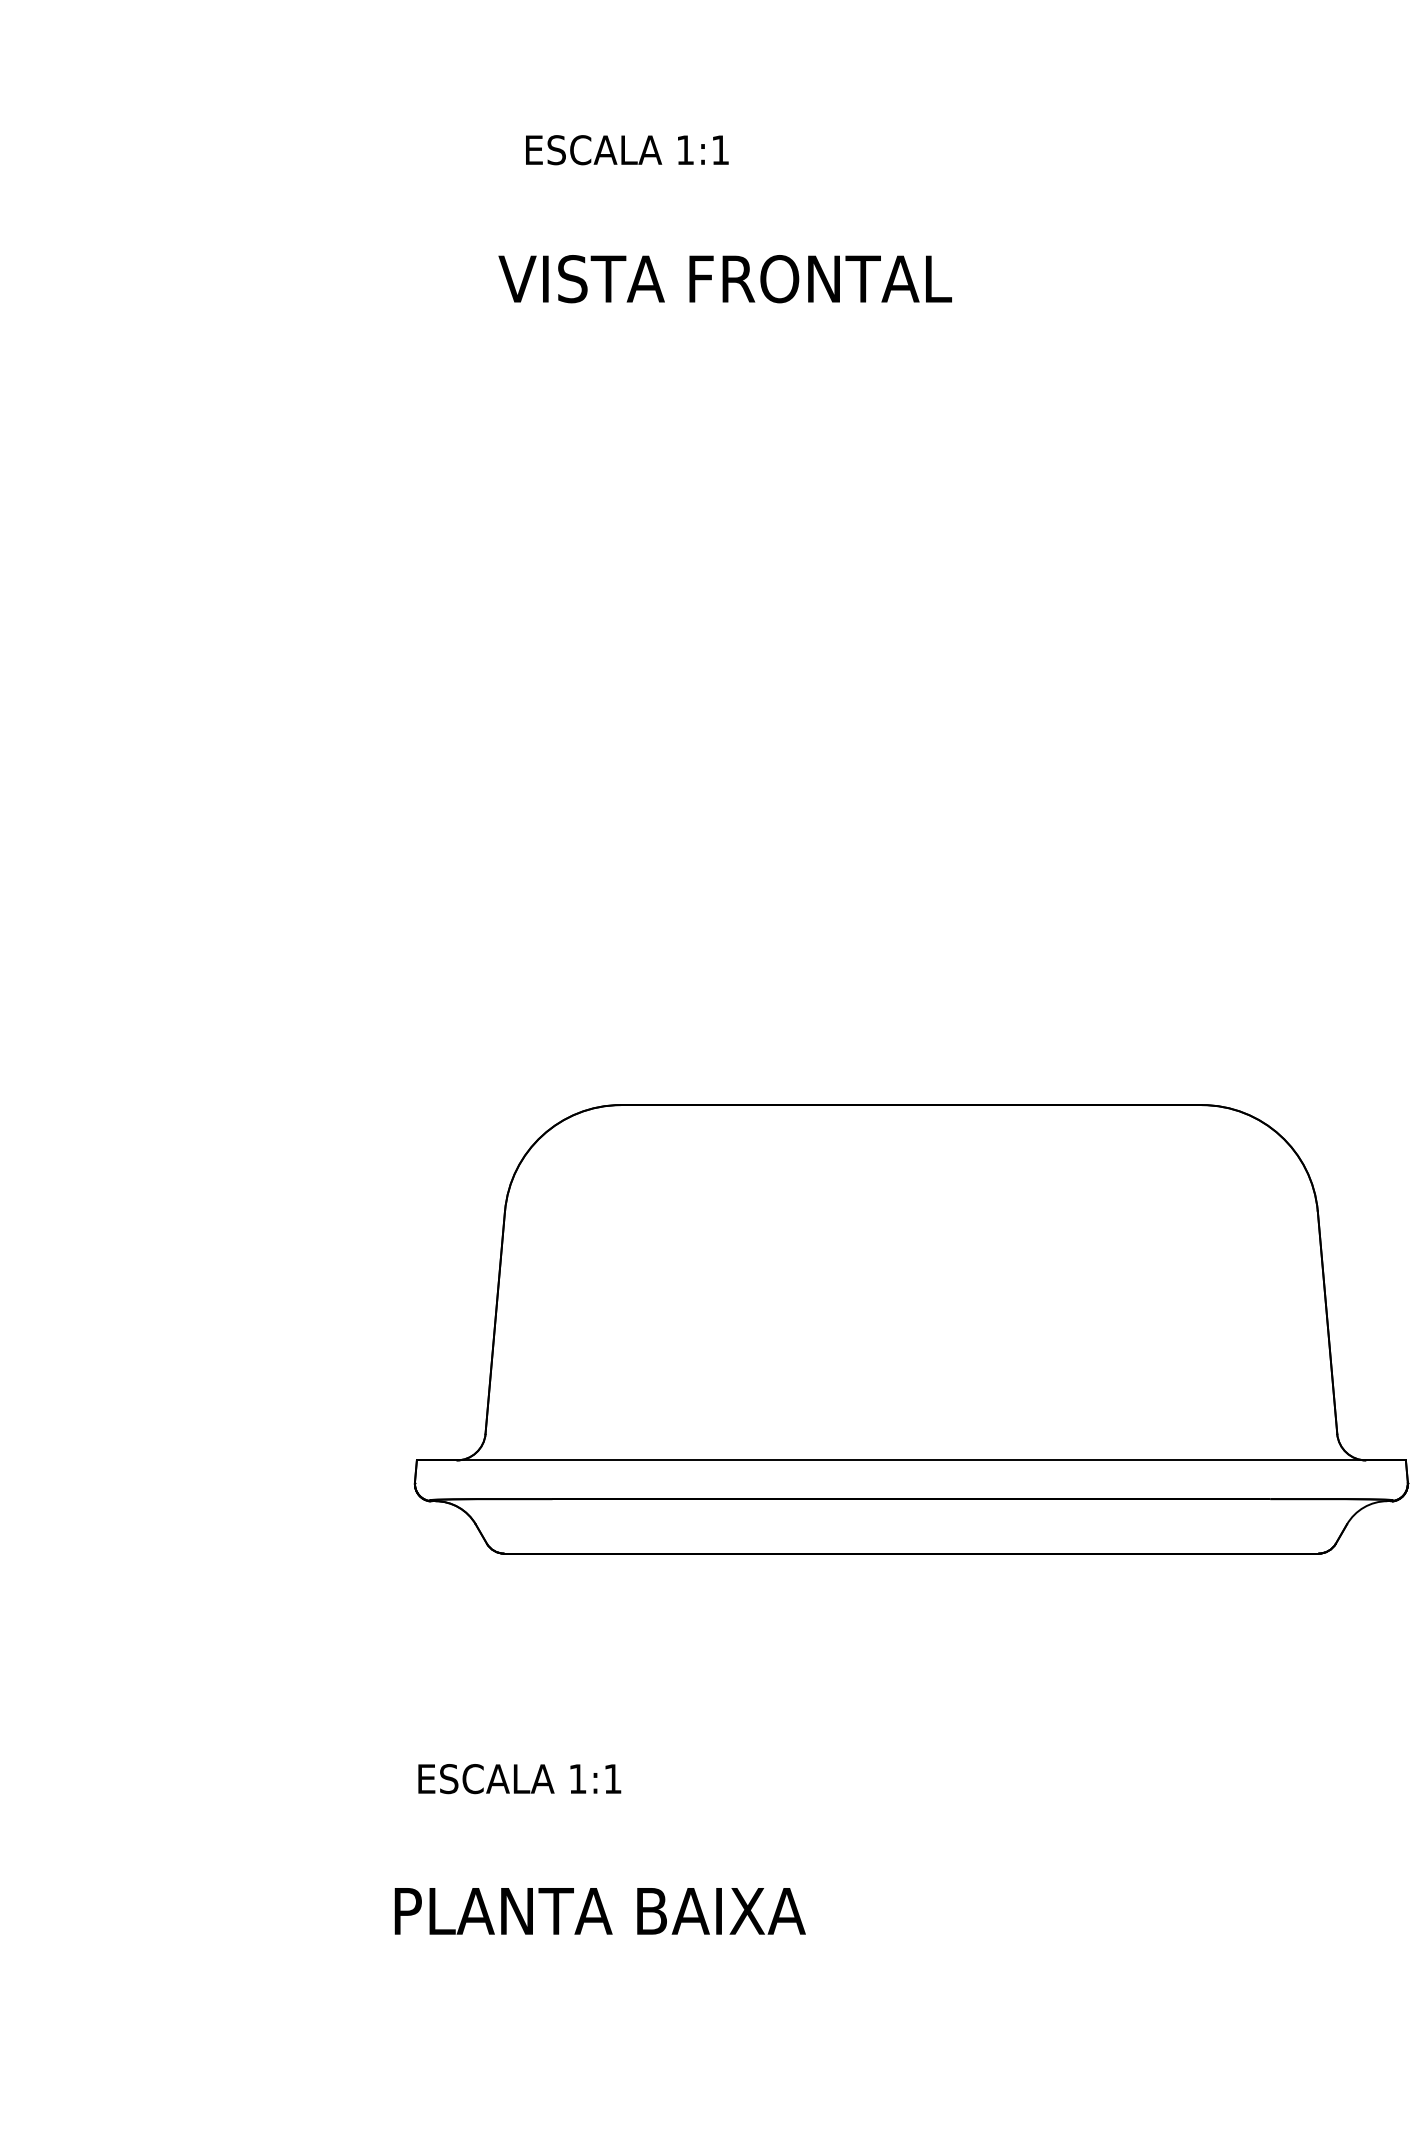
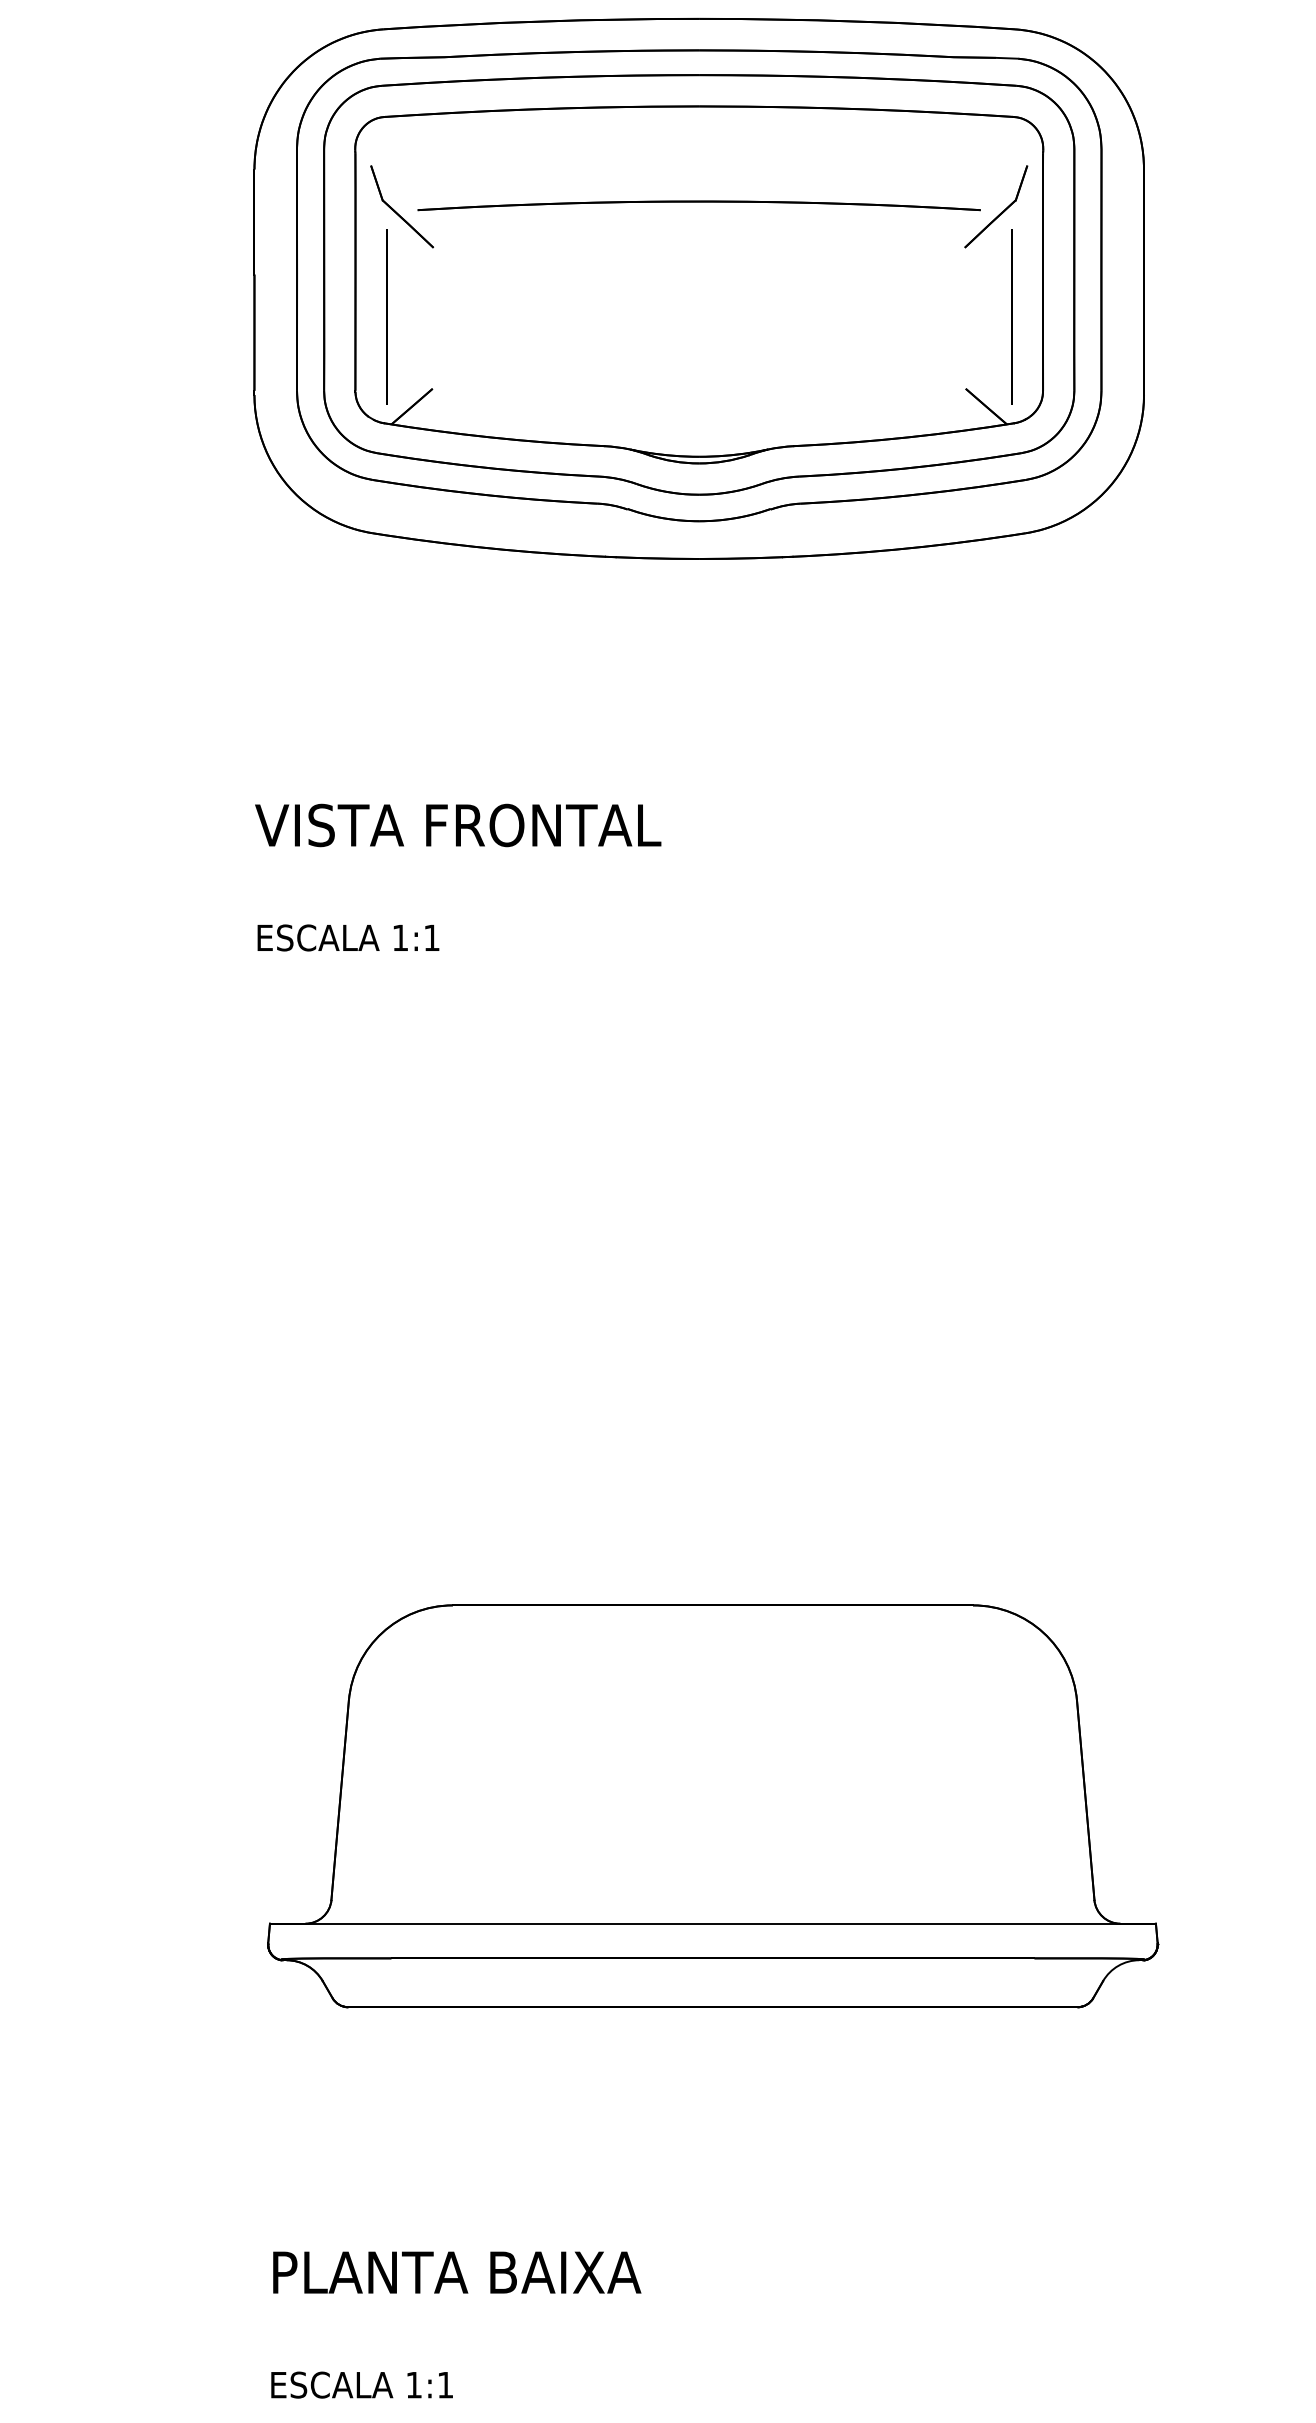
text: (627, 149) -> (348, 937), moved
text: (725, 279) -> (458, 825), moved
text: (519, 1778) -> (361, 2384), moved
text: (600, 1911) -> (457, 2272), moved

